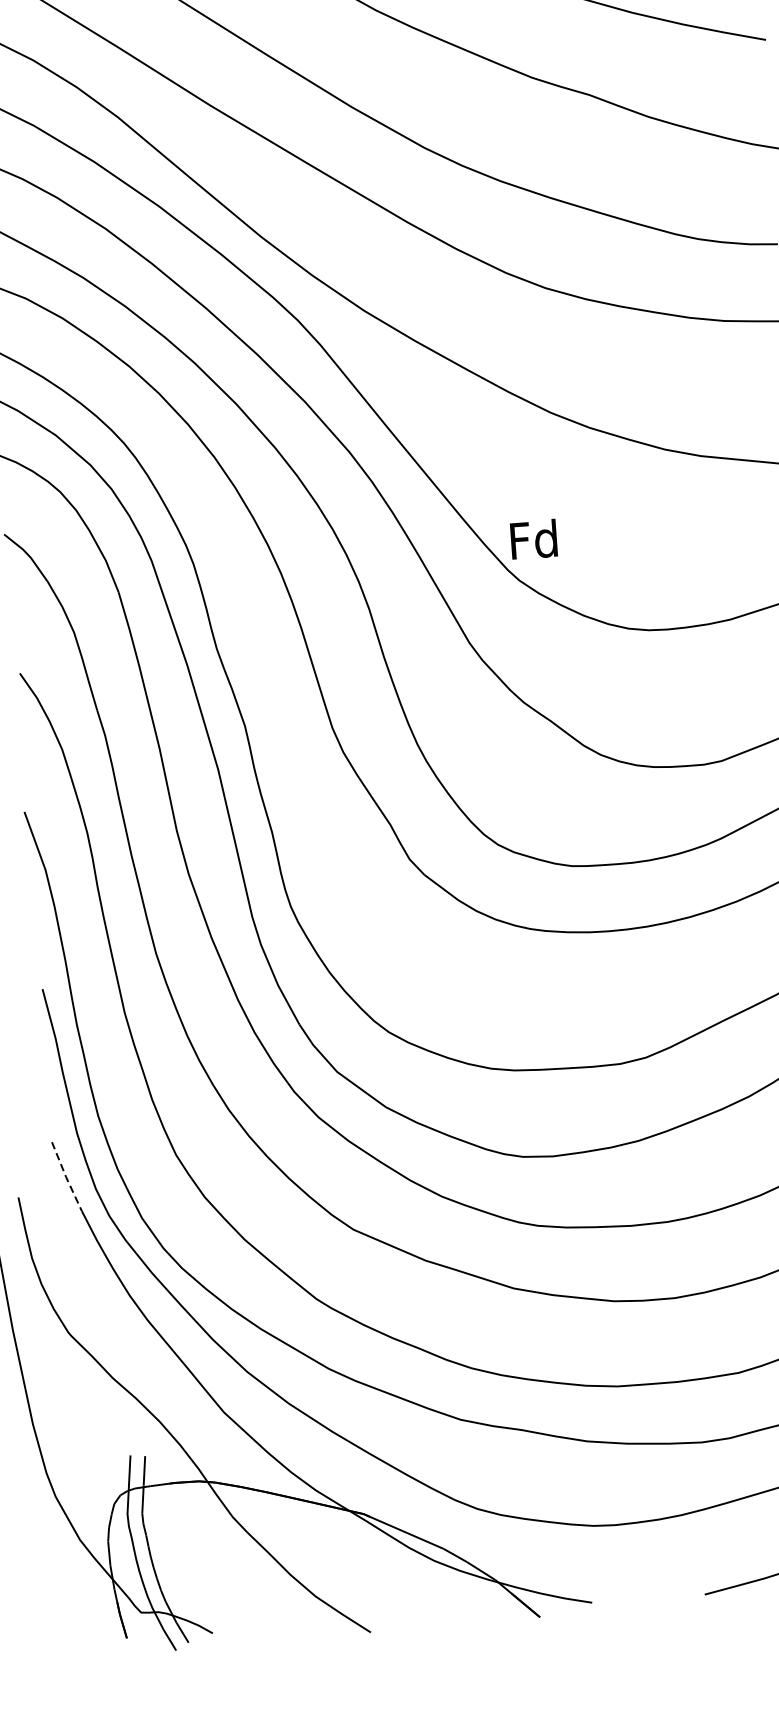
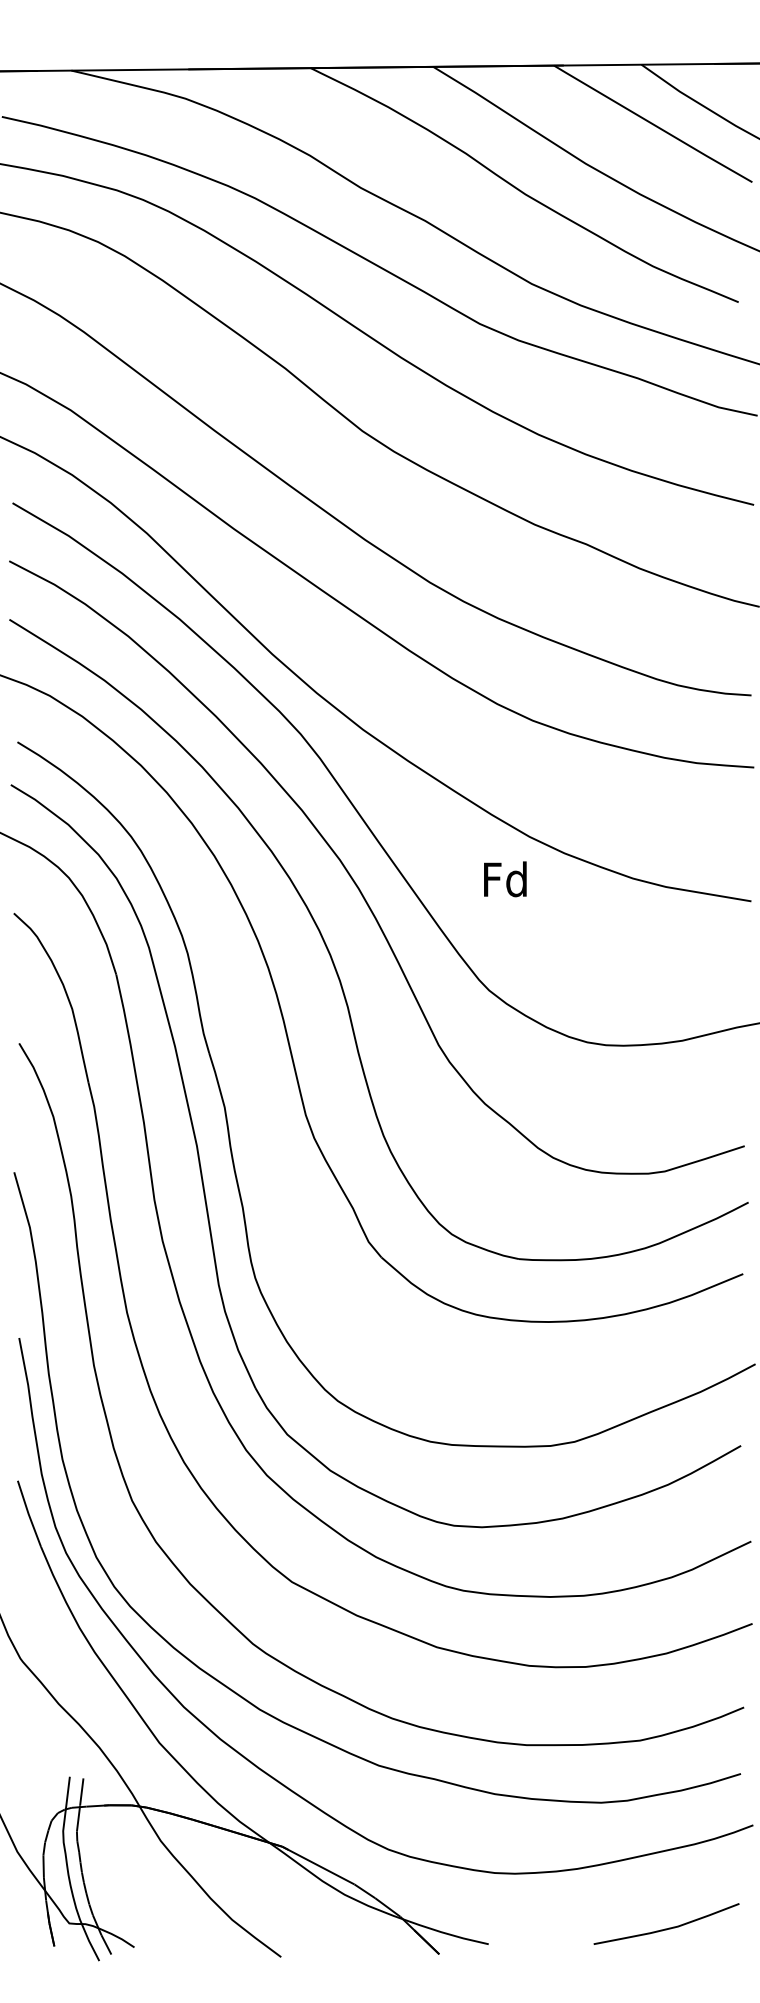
text: (534, 539) -> (505, 879), moved
line: (66, 1177) -> (28, 1514), dashed -> solid

